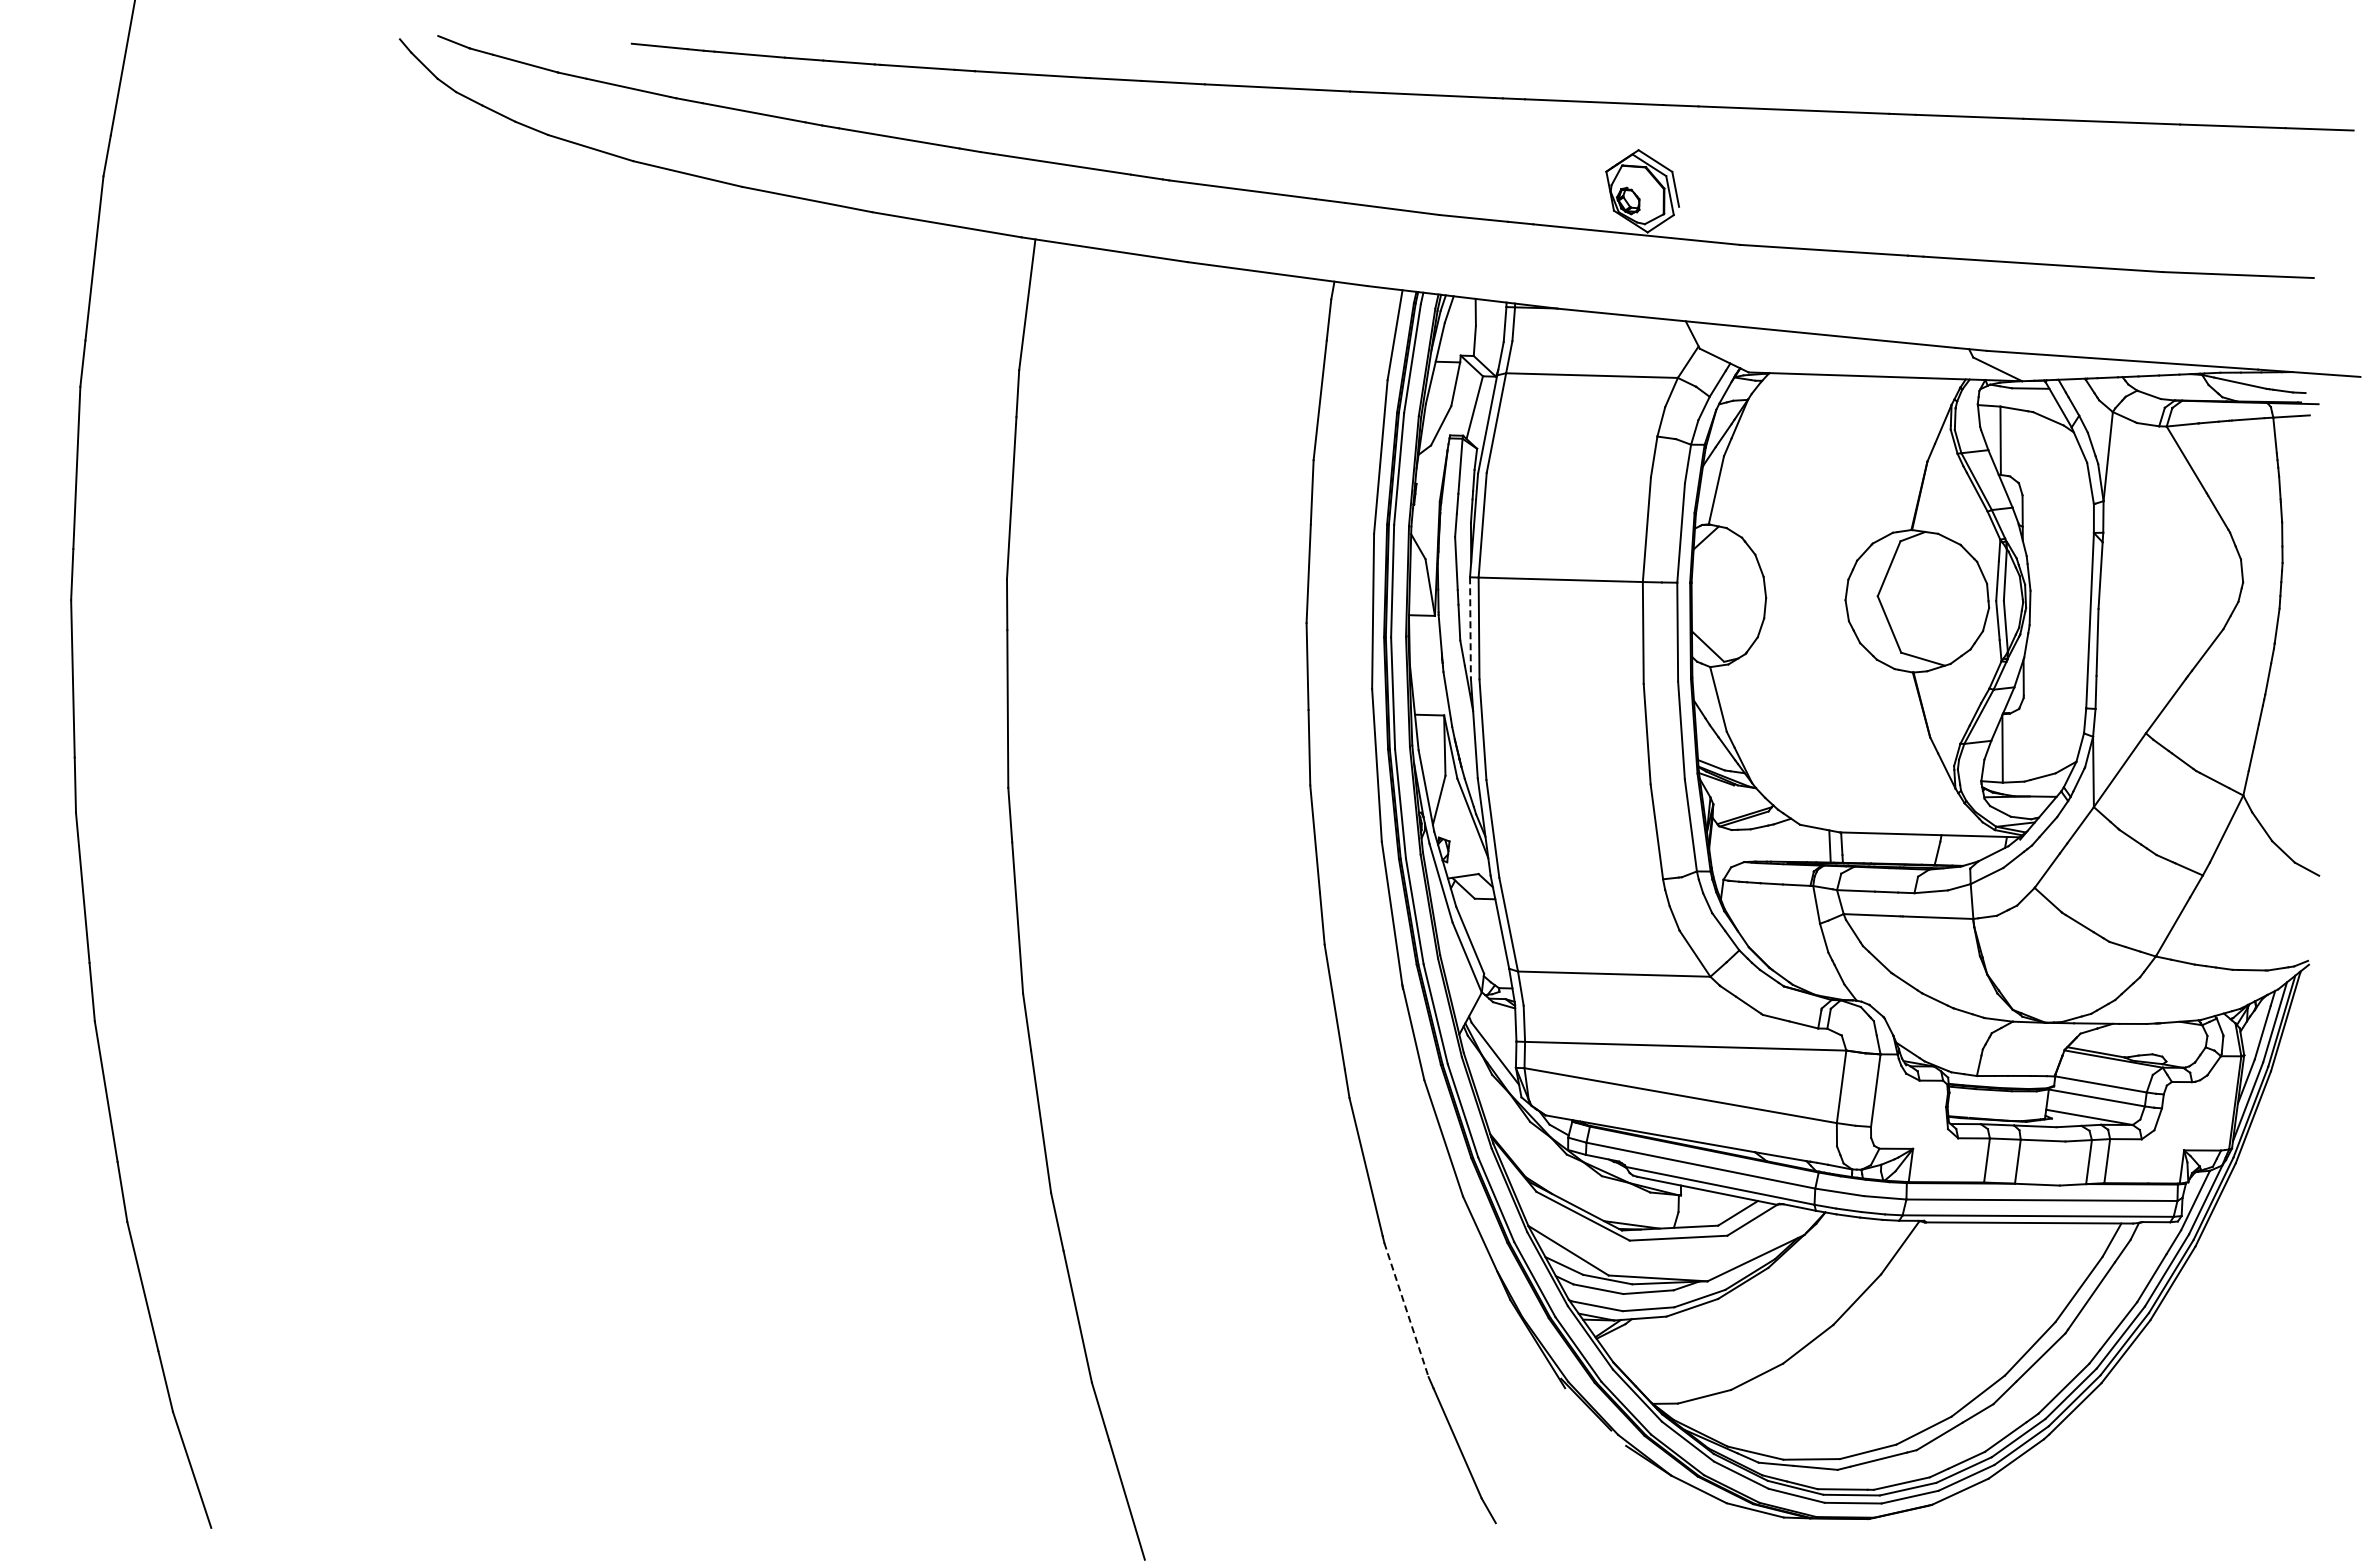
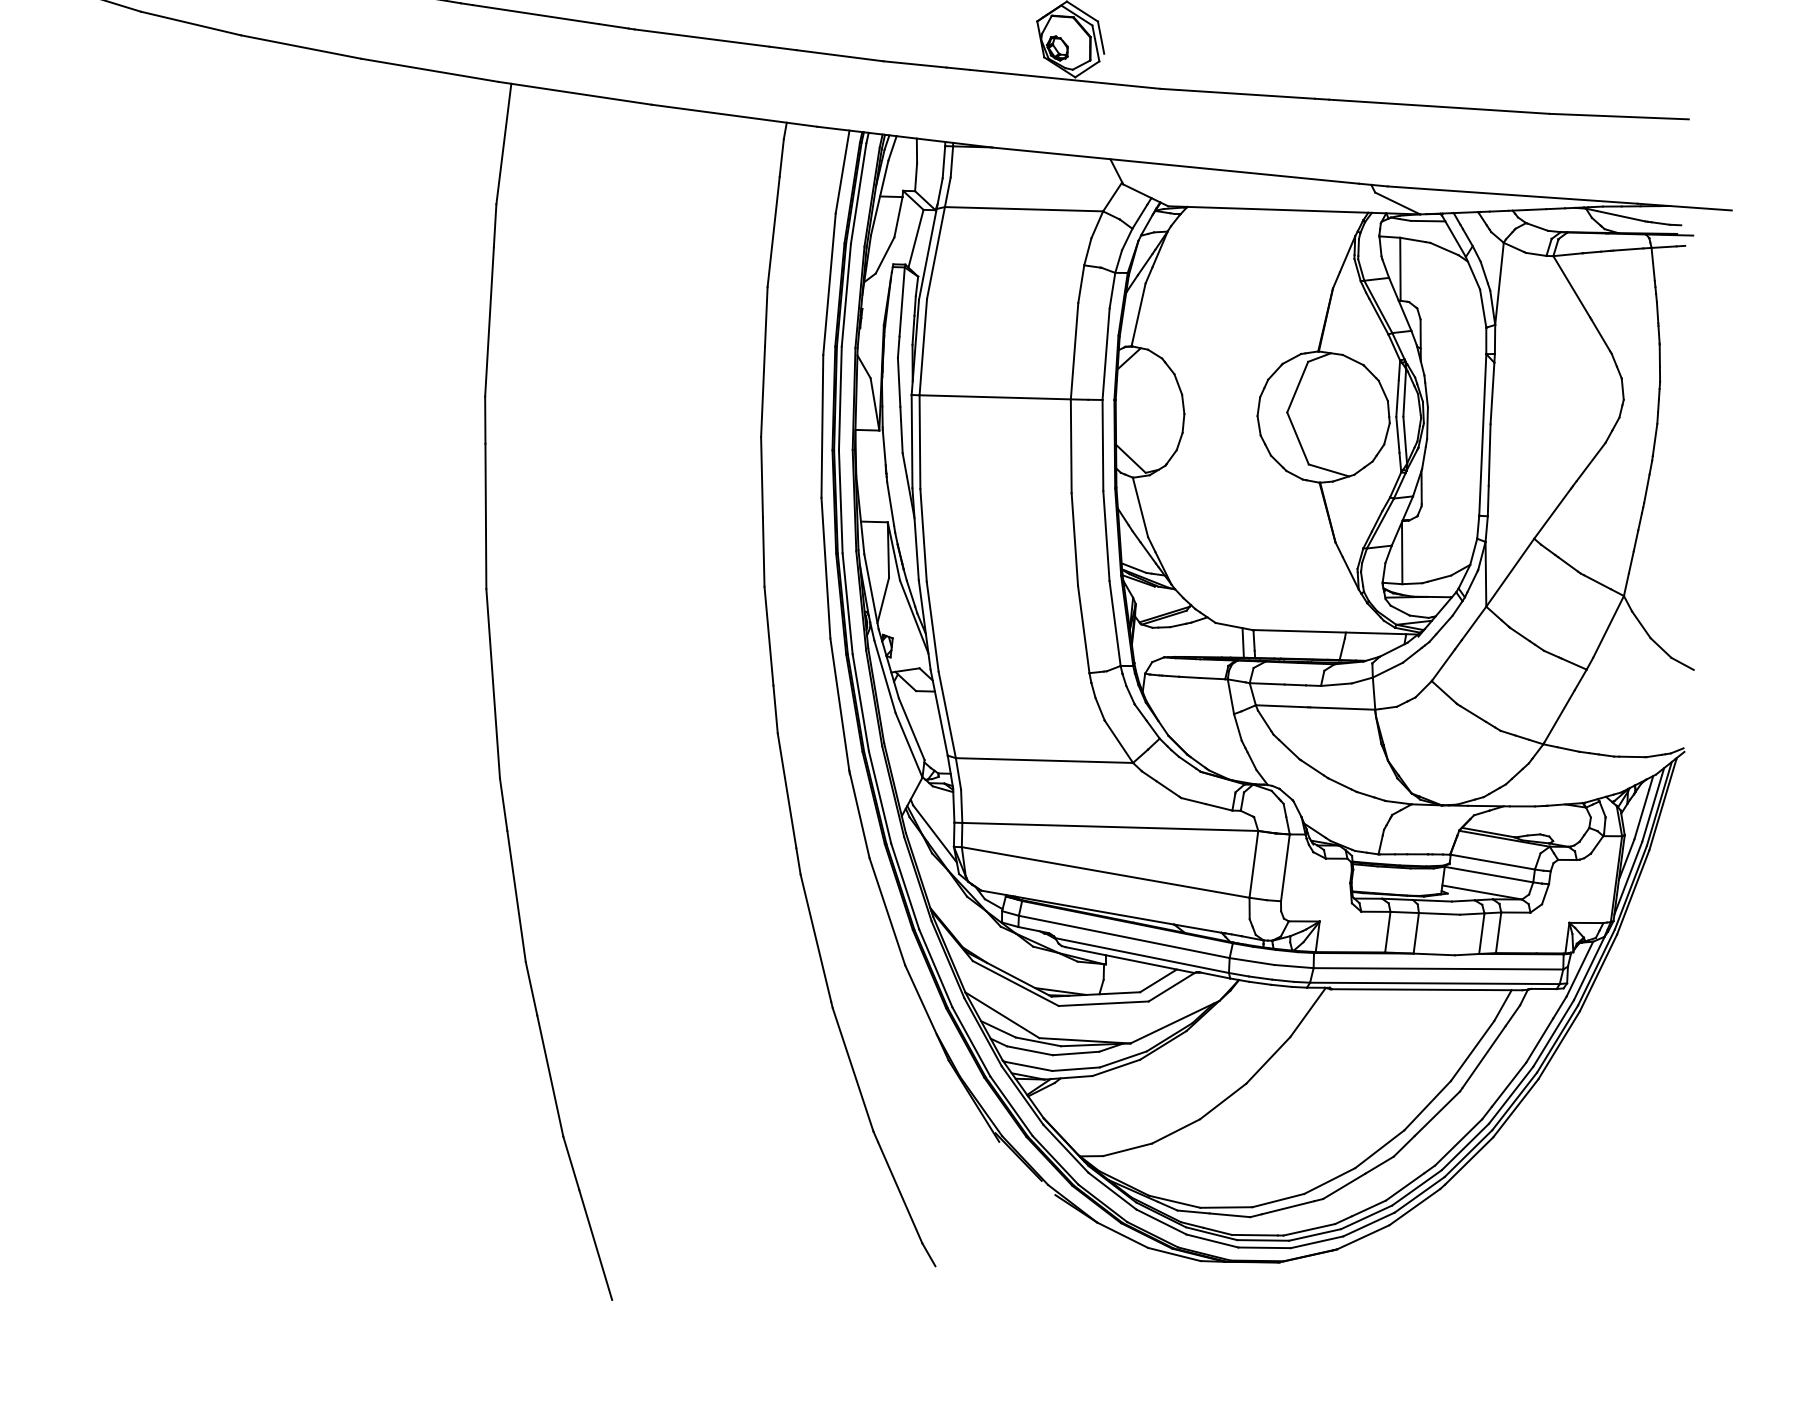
line: (1470, 627) -> (912, 441), dashed -> solid
line: (1406, 1309) -> (853, 1069), dashed -> solid

